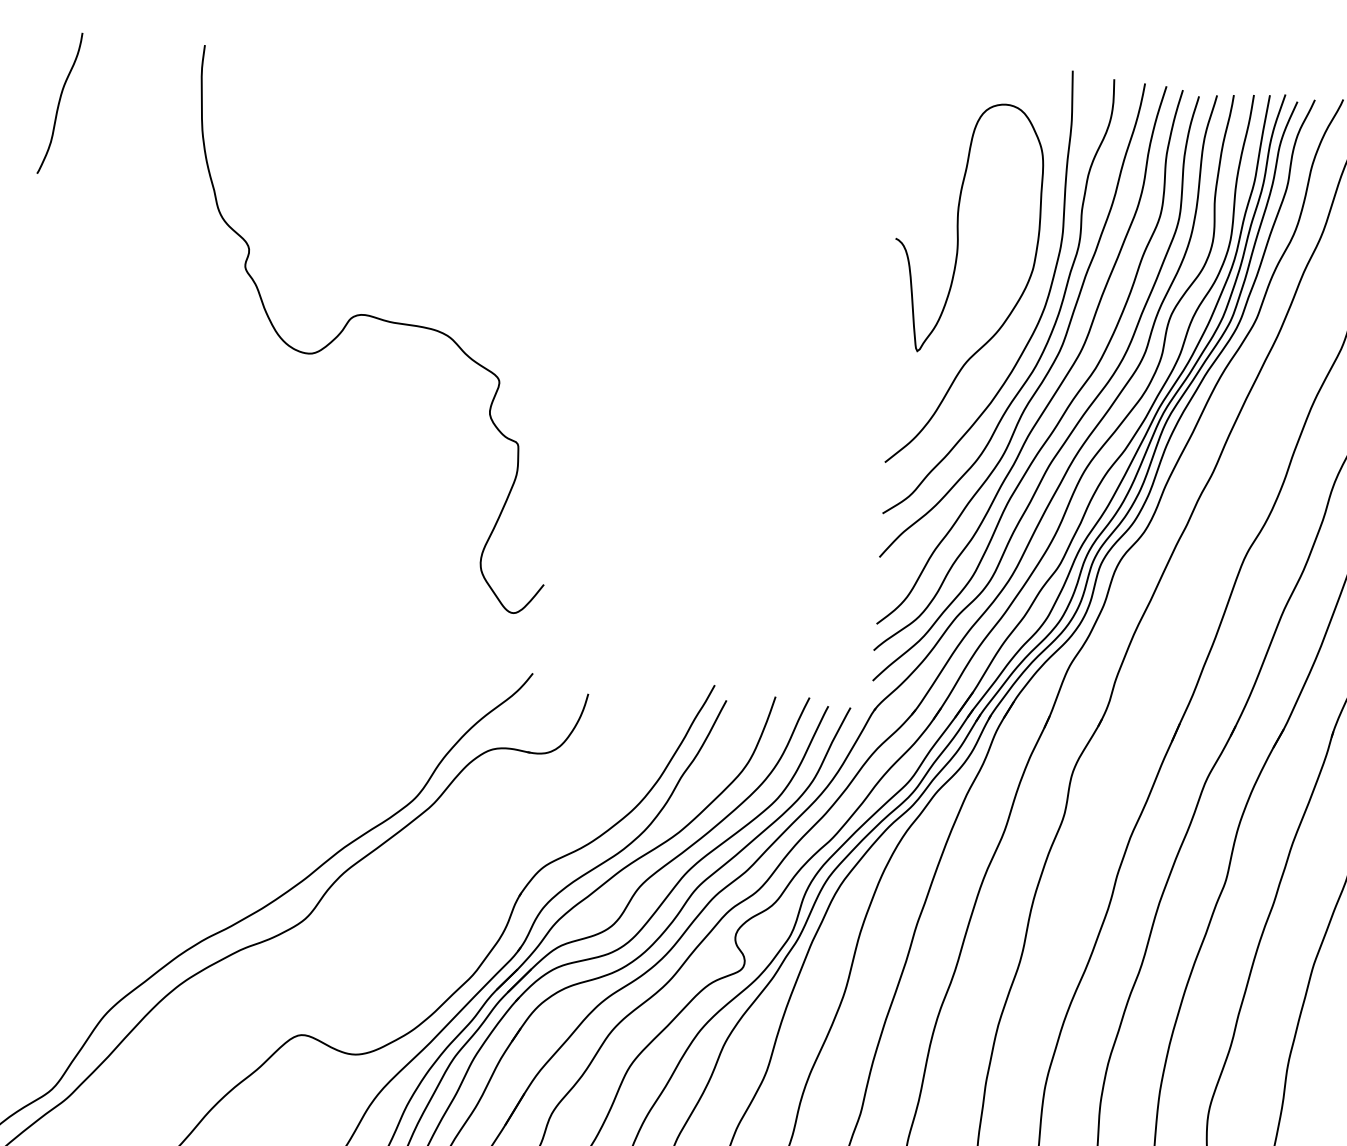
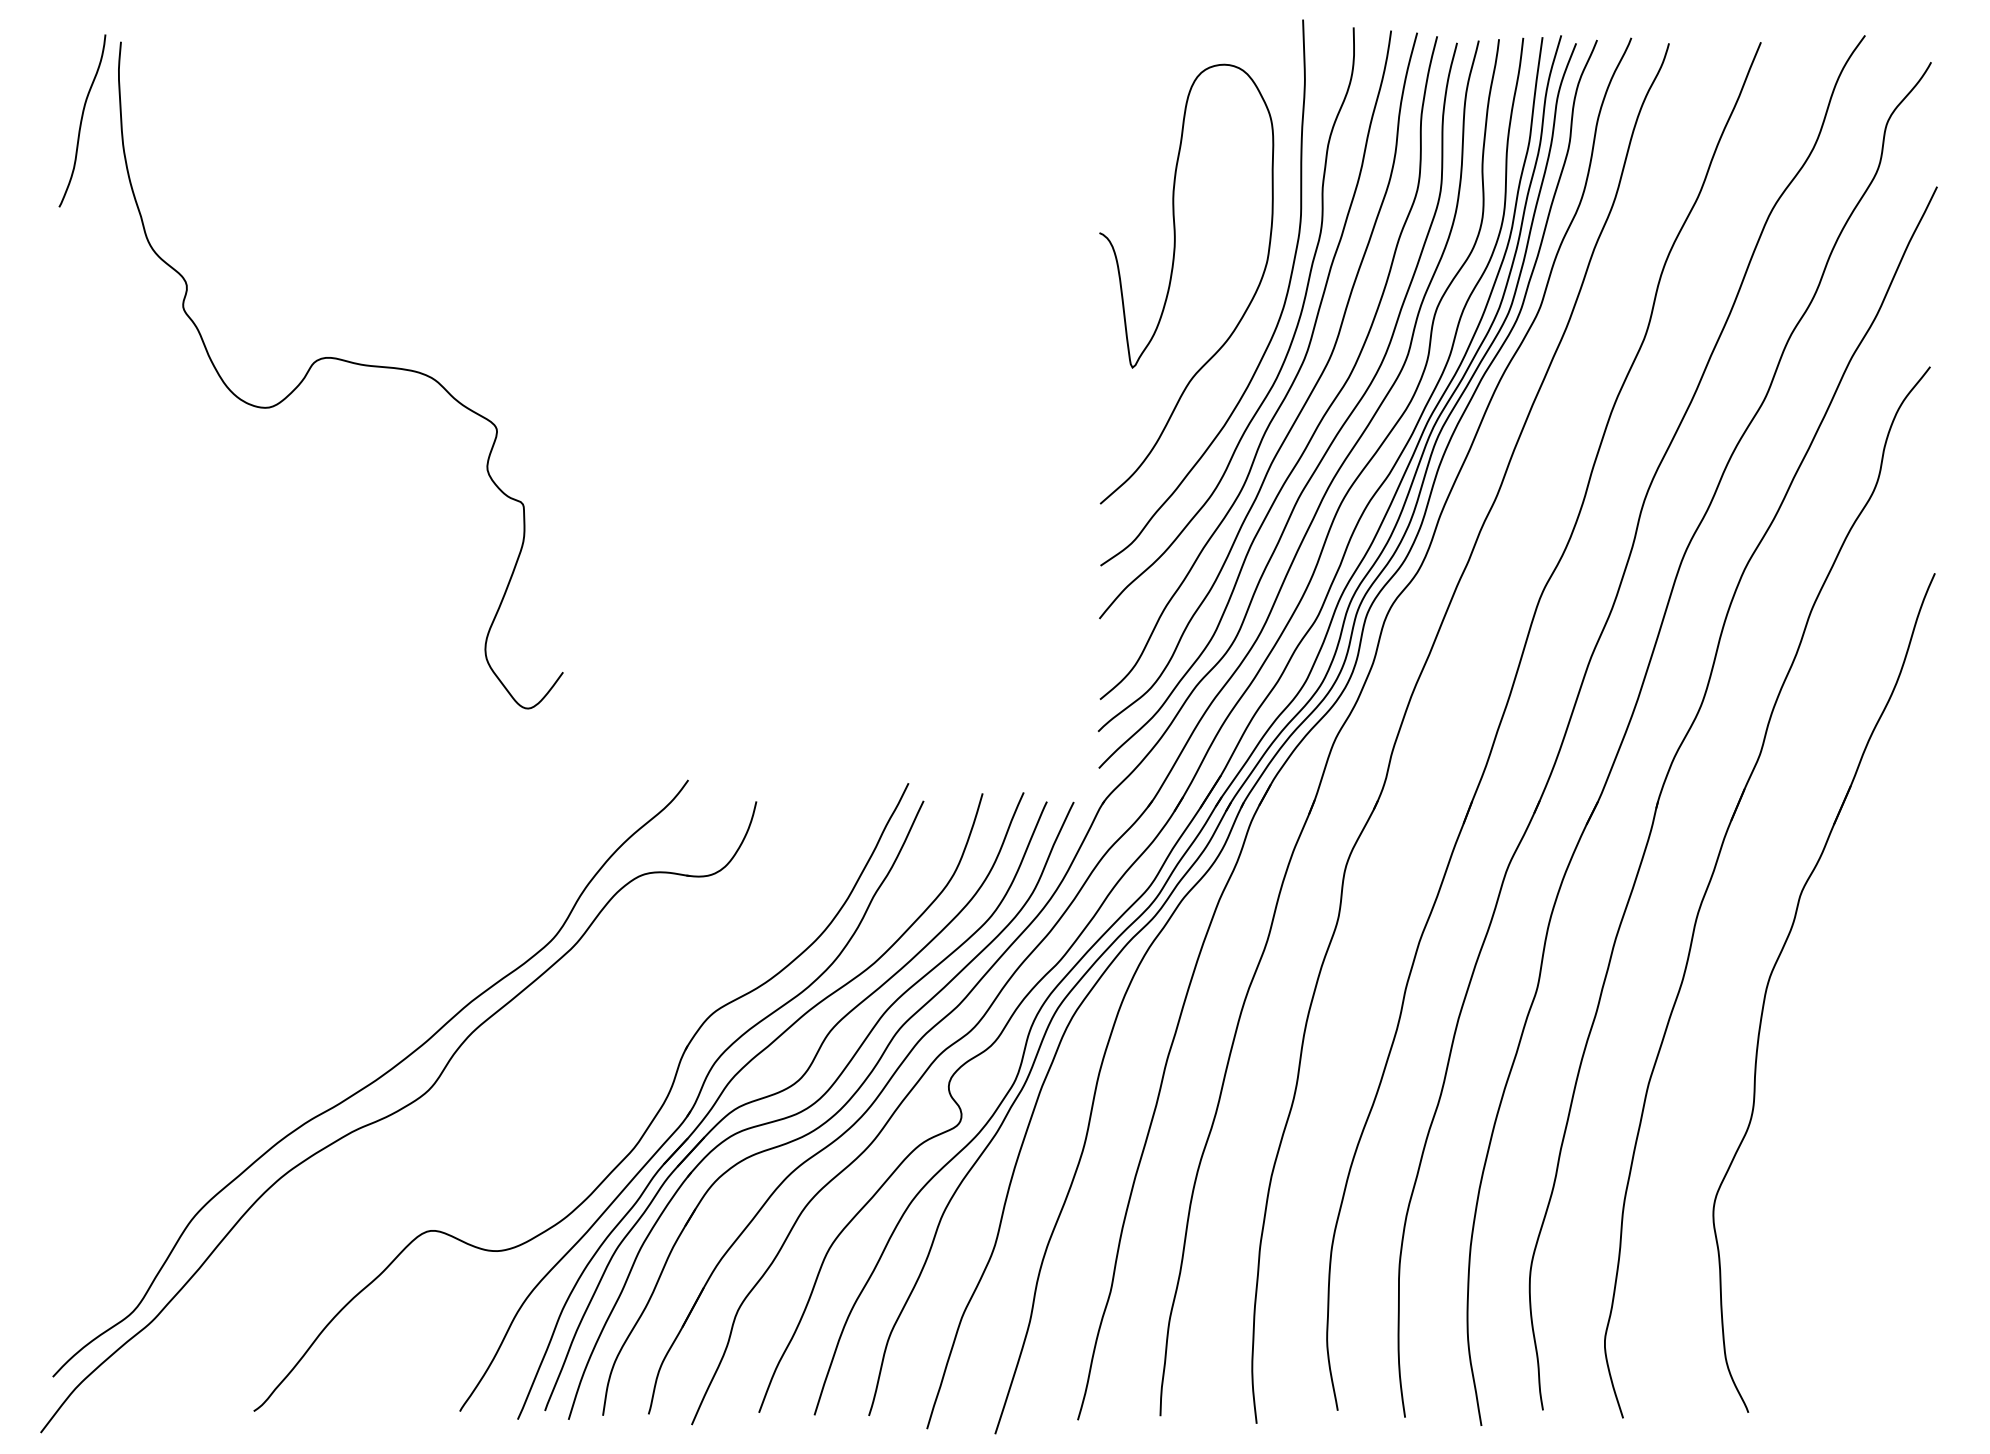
curve: (374, 318) -> (342, 361), moved

